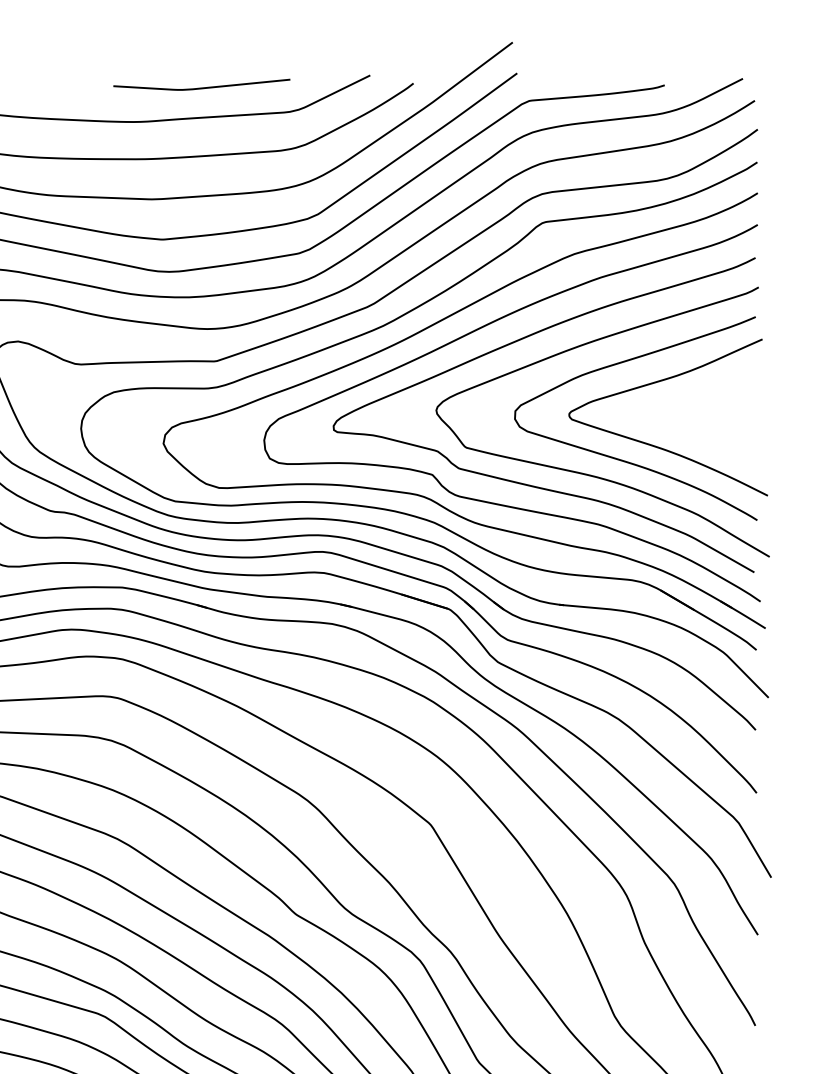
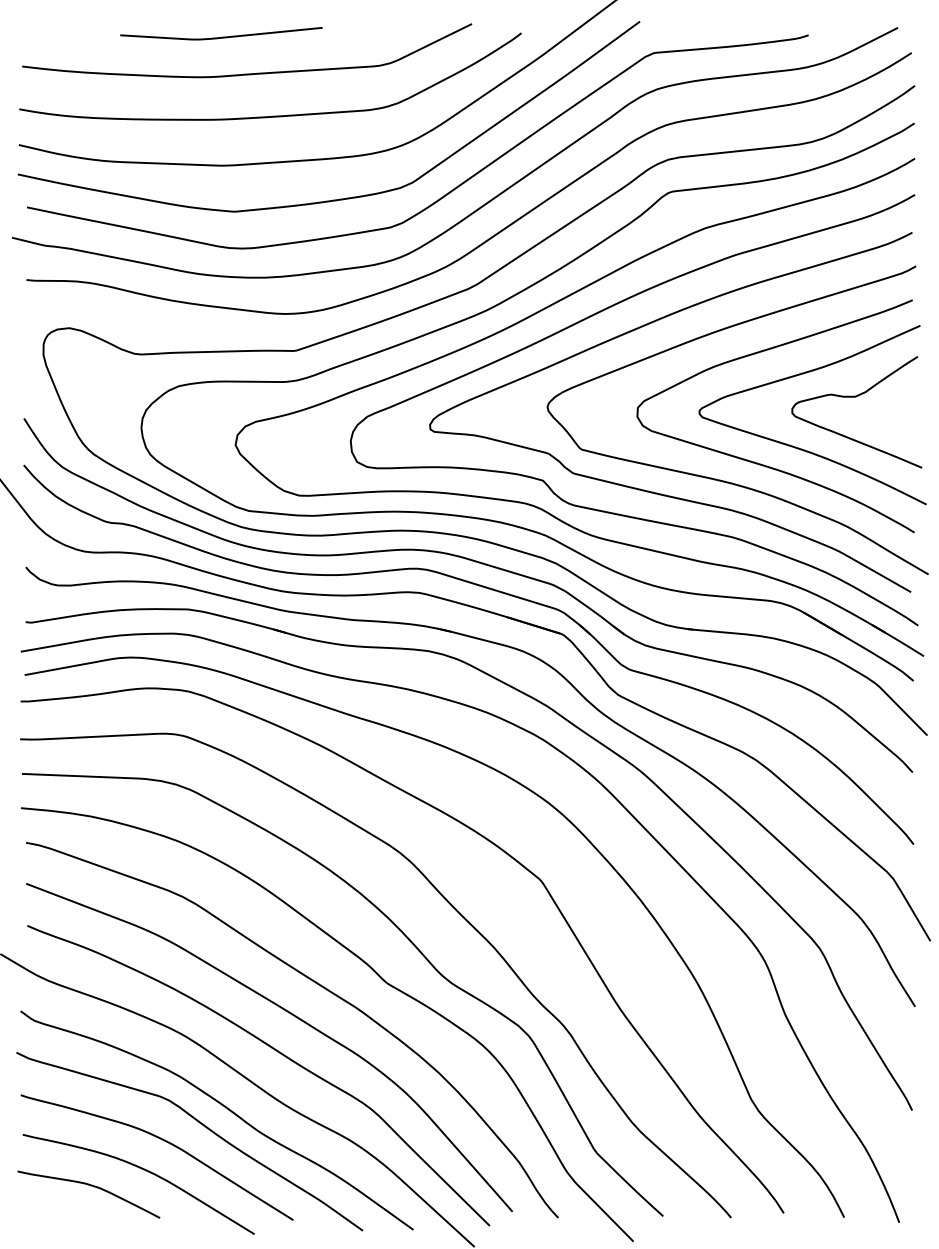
curve: (201, 87) -> (221, 36), moved
curve: (706, 402) -> (856, 397), added

